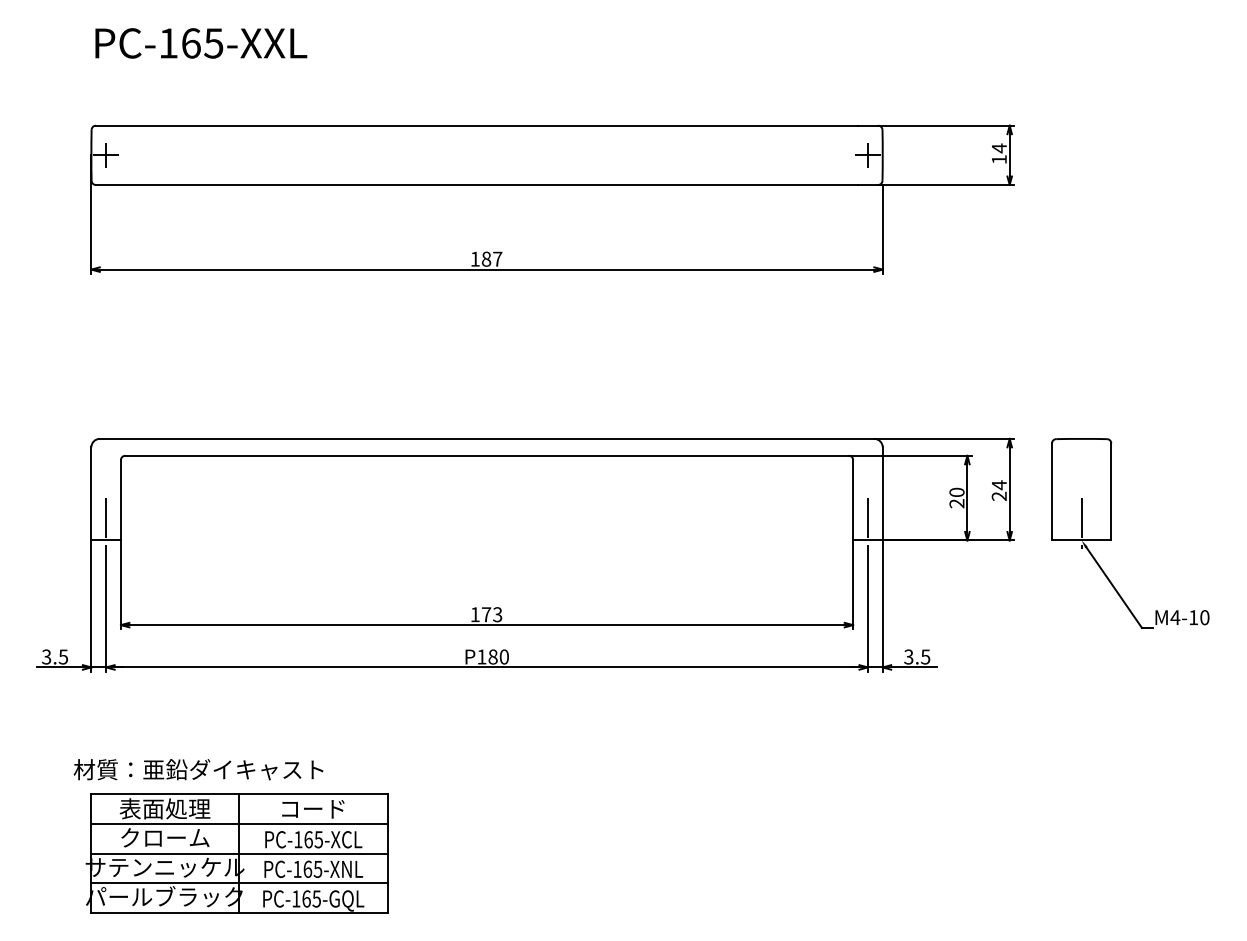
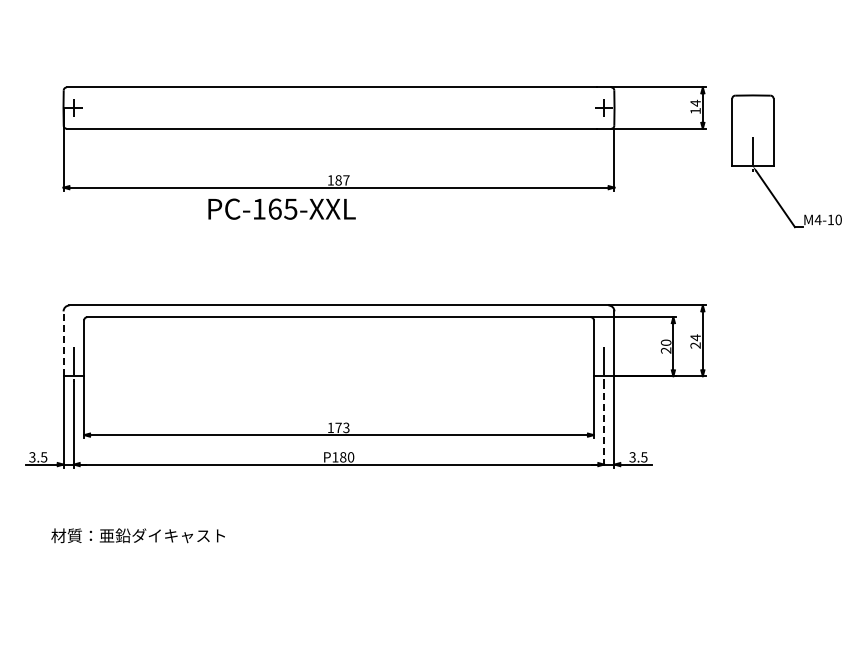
text: (200, 42) -> (281, 208), moved
line: (91, 493) -> (63, 343), solid -> dashed
part: (1112, 533) -> (774, 161), moved
line: (868, 609) -> (604, 424), solid -> dashed
part: (236, 852) -> (164, 593), removed

